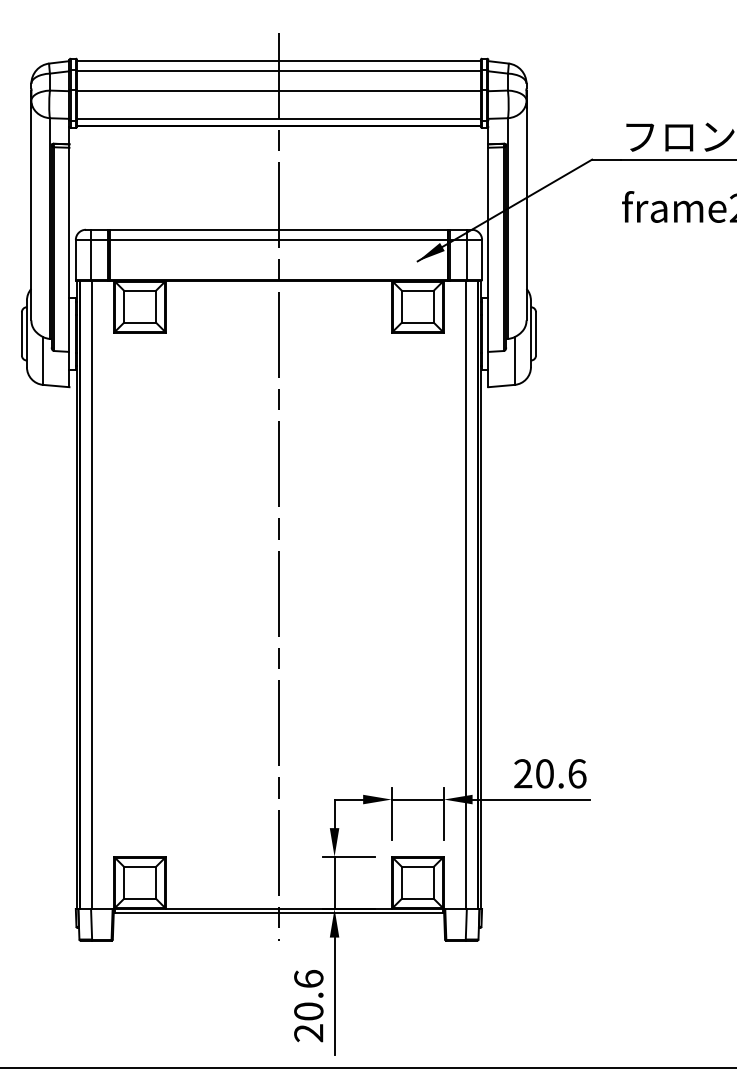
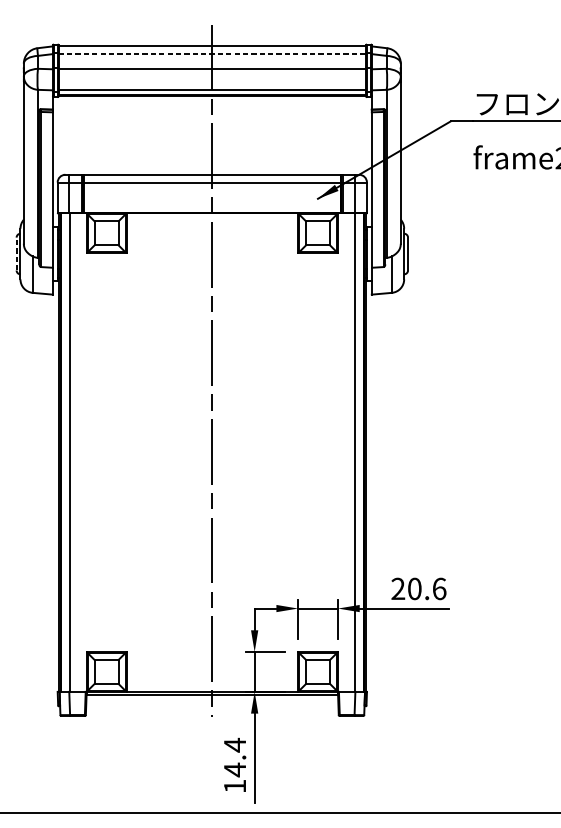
line: (278, 71) -> (211, 54), solid -> dashed
line: (21, 333) -> (16, 253), solid -> dashed
text: (308, 1005) -> (234, 765), 20.6 -> 14.4

